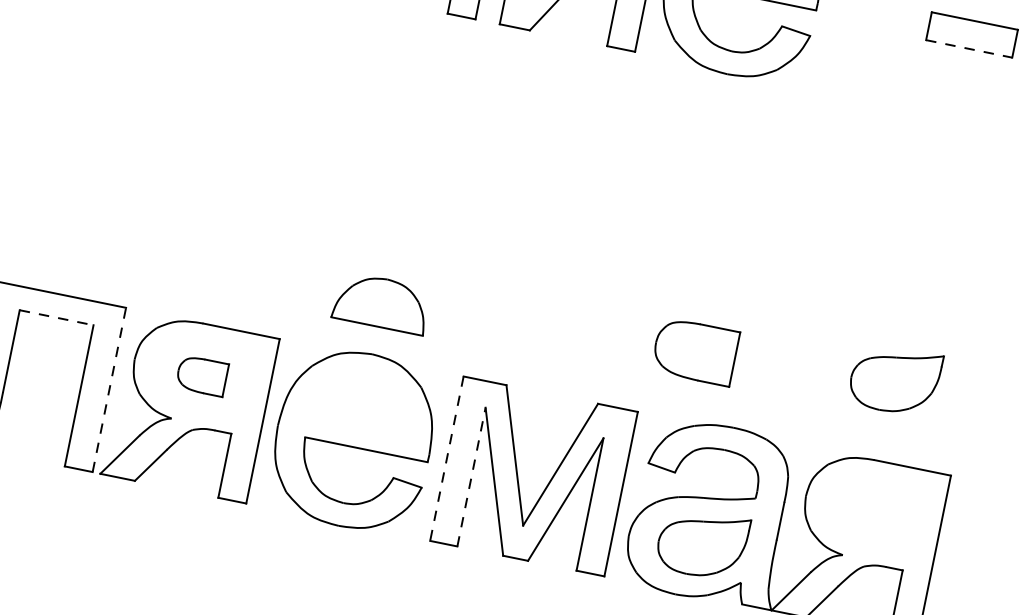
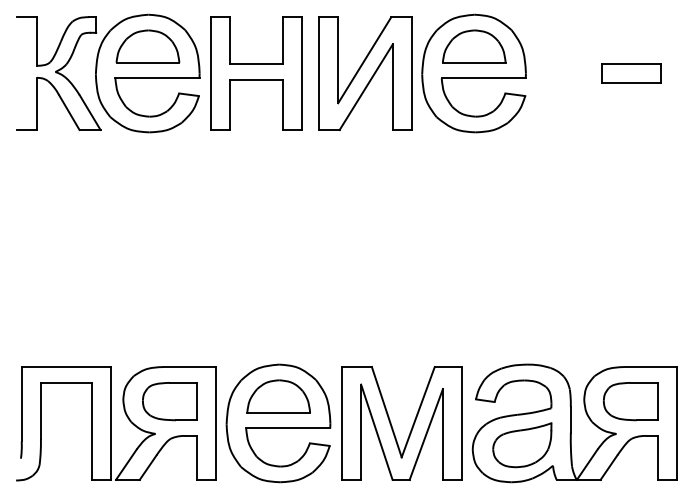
line: (968, 49) -> (631, 83), dashed -> solid
part: (381, 302) -> (278, 396), moved
line: (57, 317) -> (66, 382), dashed -> solid
part: (694, 351) -> (630, 401), moved
part: (201, 375) -> (169, 401), size x1.67
part: (895, 380) -> (627, 311), removed
line: (109, 388) -> (110, 422), dashed -> solid
line: (446, 458) -> (342, 423), dashed -> solid
line: (471, 477) -> (361, 432), dashed -> solid

